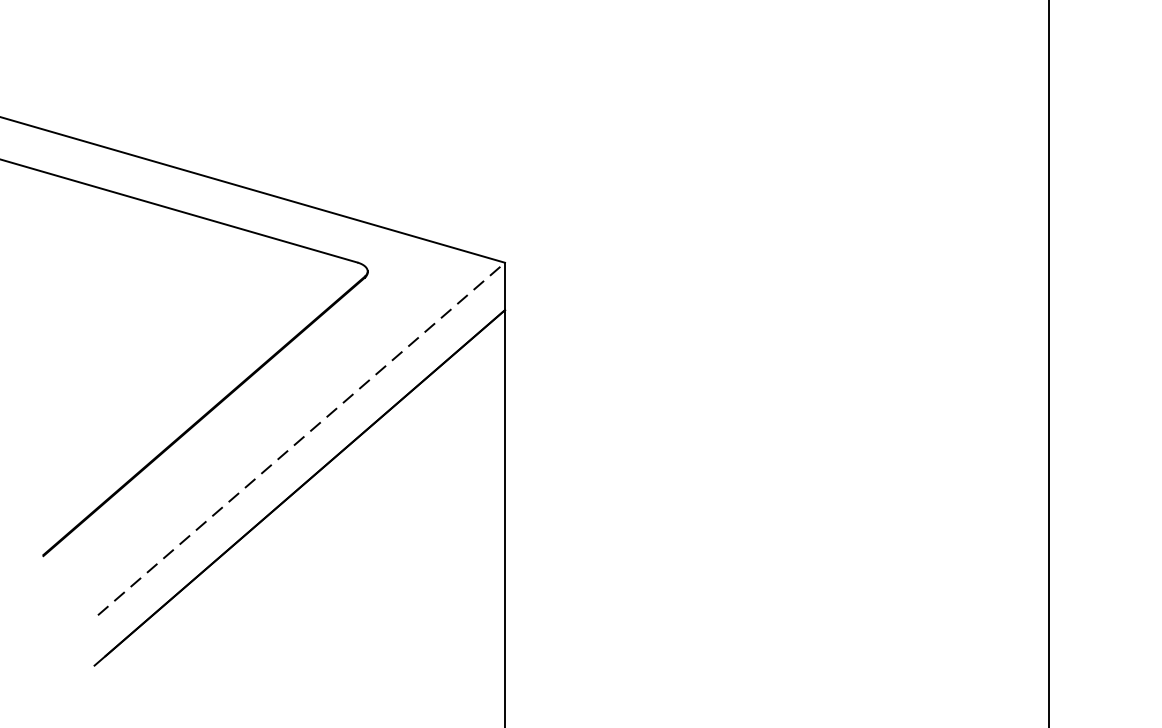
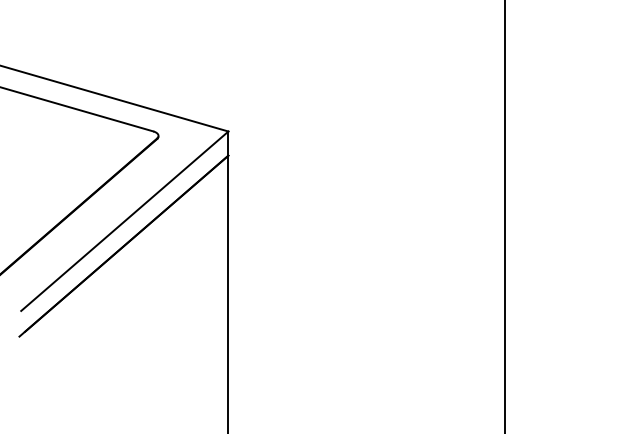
line: (302, 437) -> (125, 220), dashed -> solid

